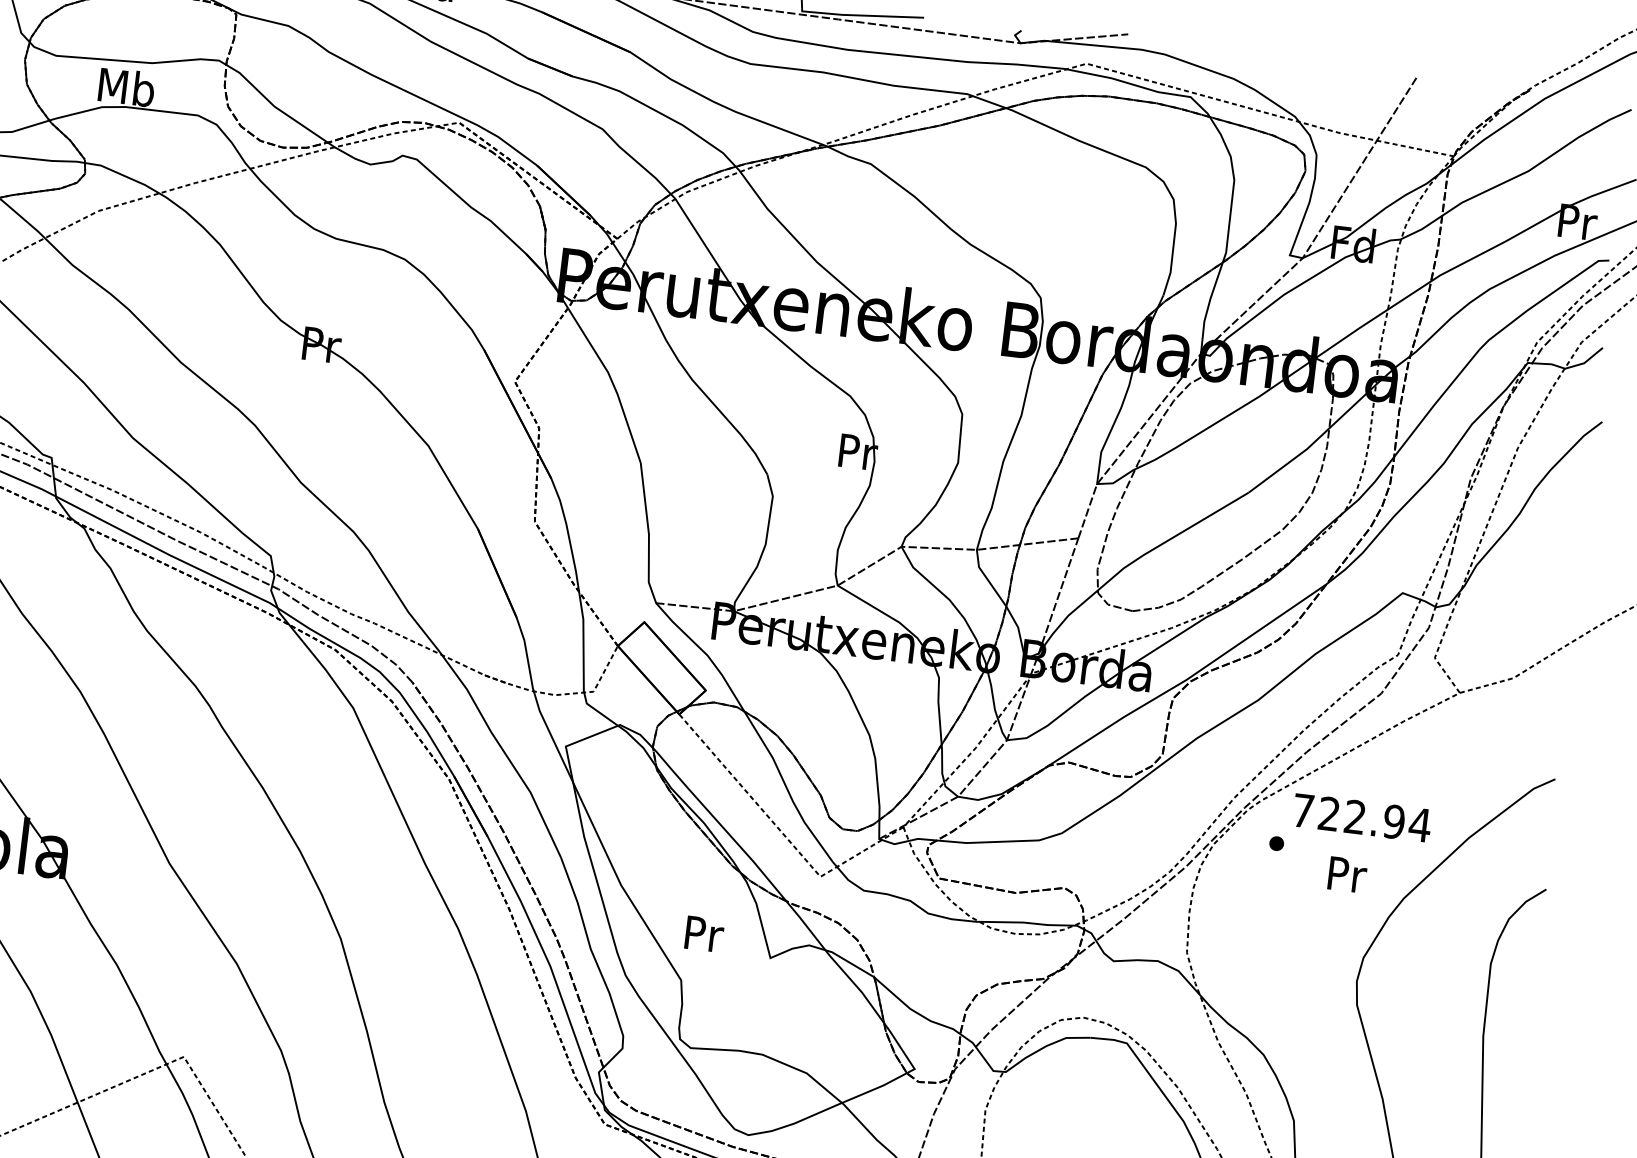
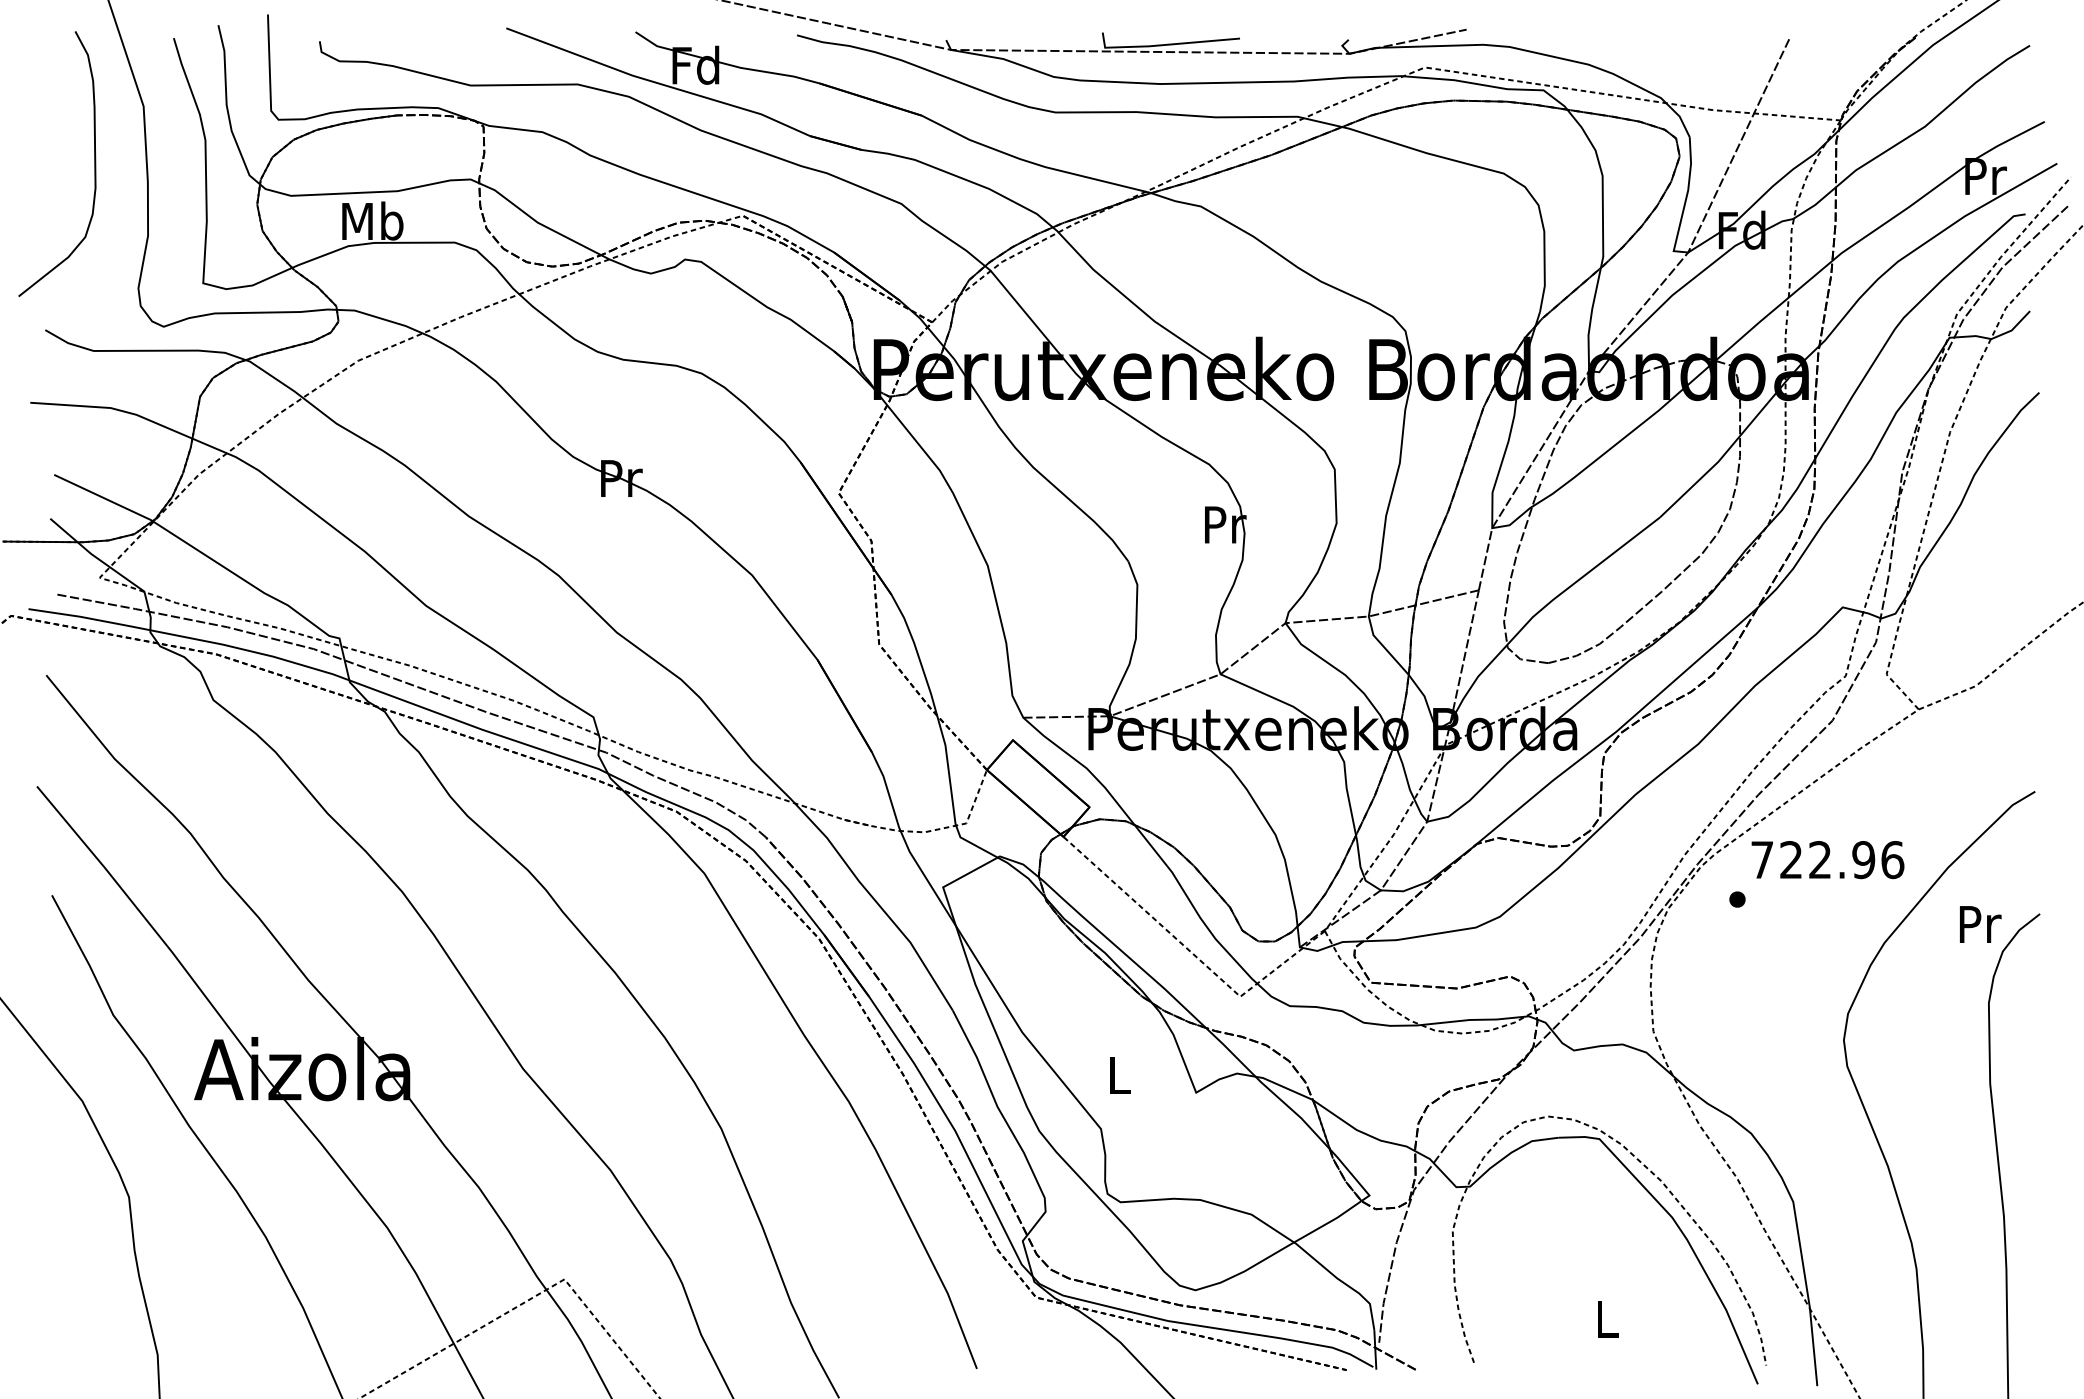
text: (1419, 825) -> (1892, 860), 722.94 -> 722.96
text: (1347, 874) -> (1980, 924), moved
text: (704, 933) -> (1120, 1074), Pr -> L

